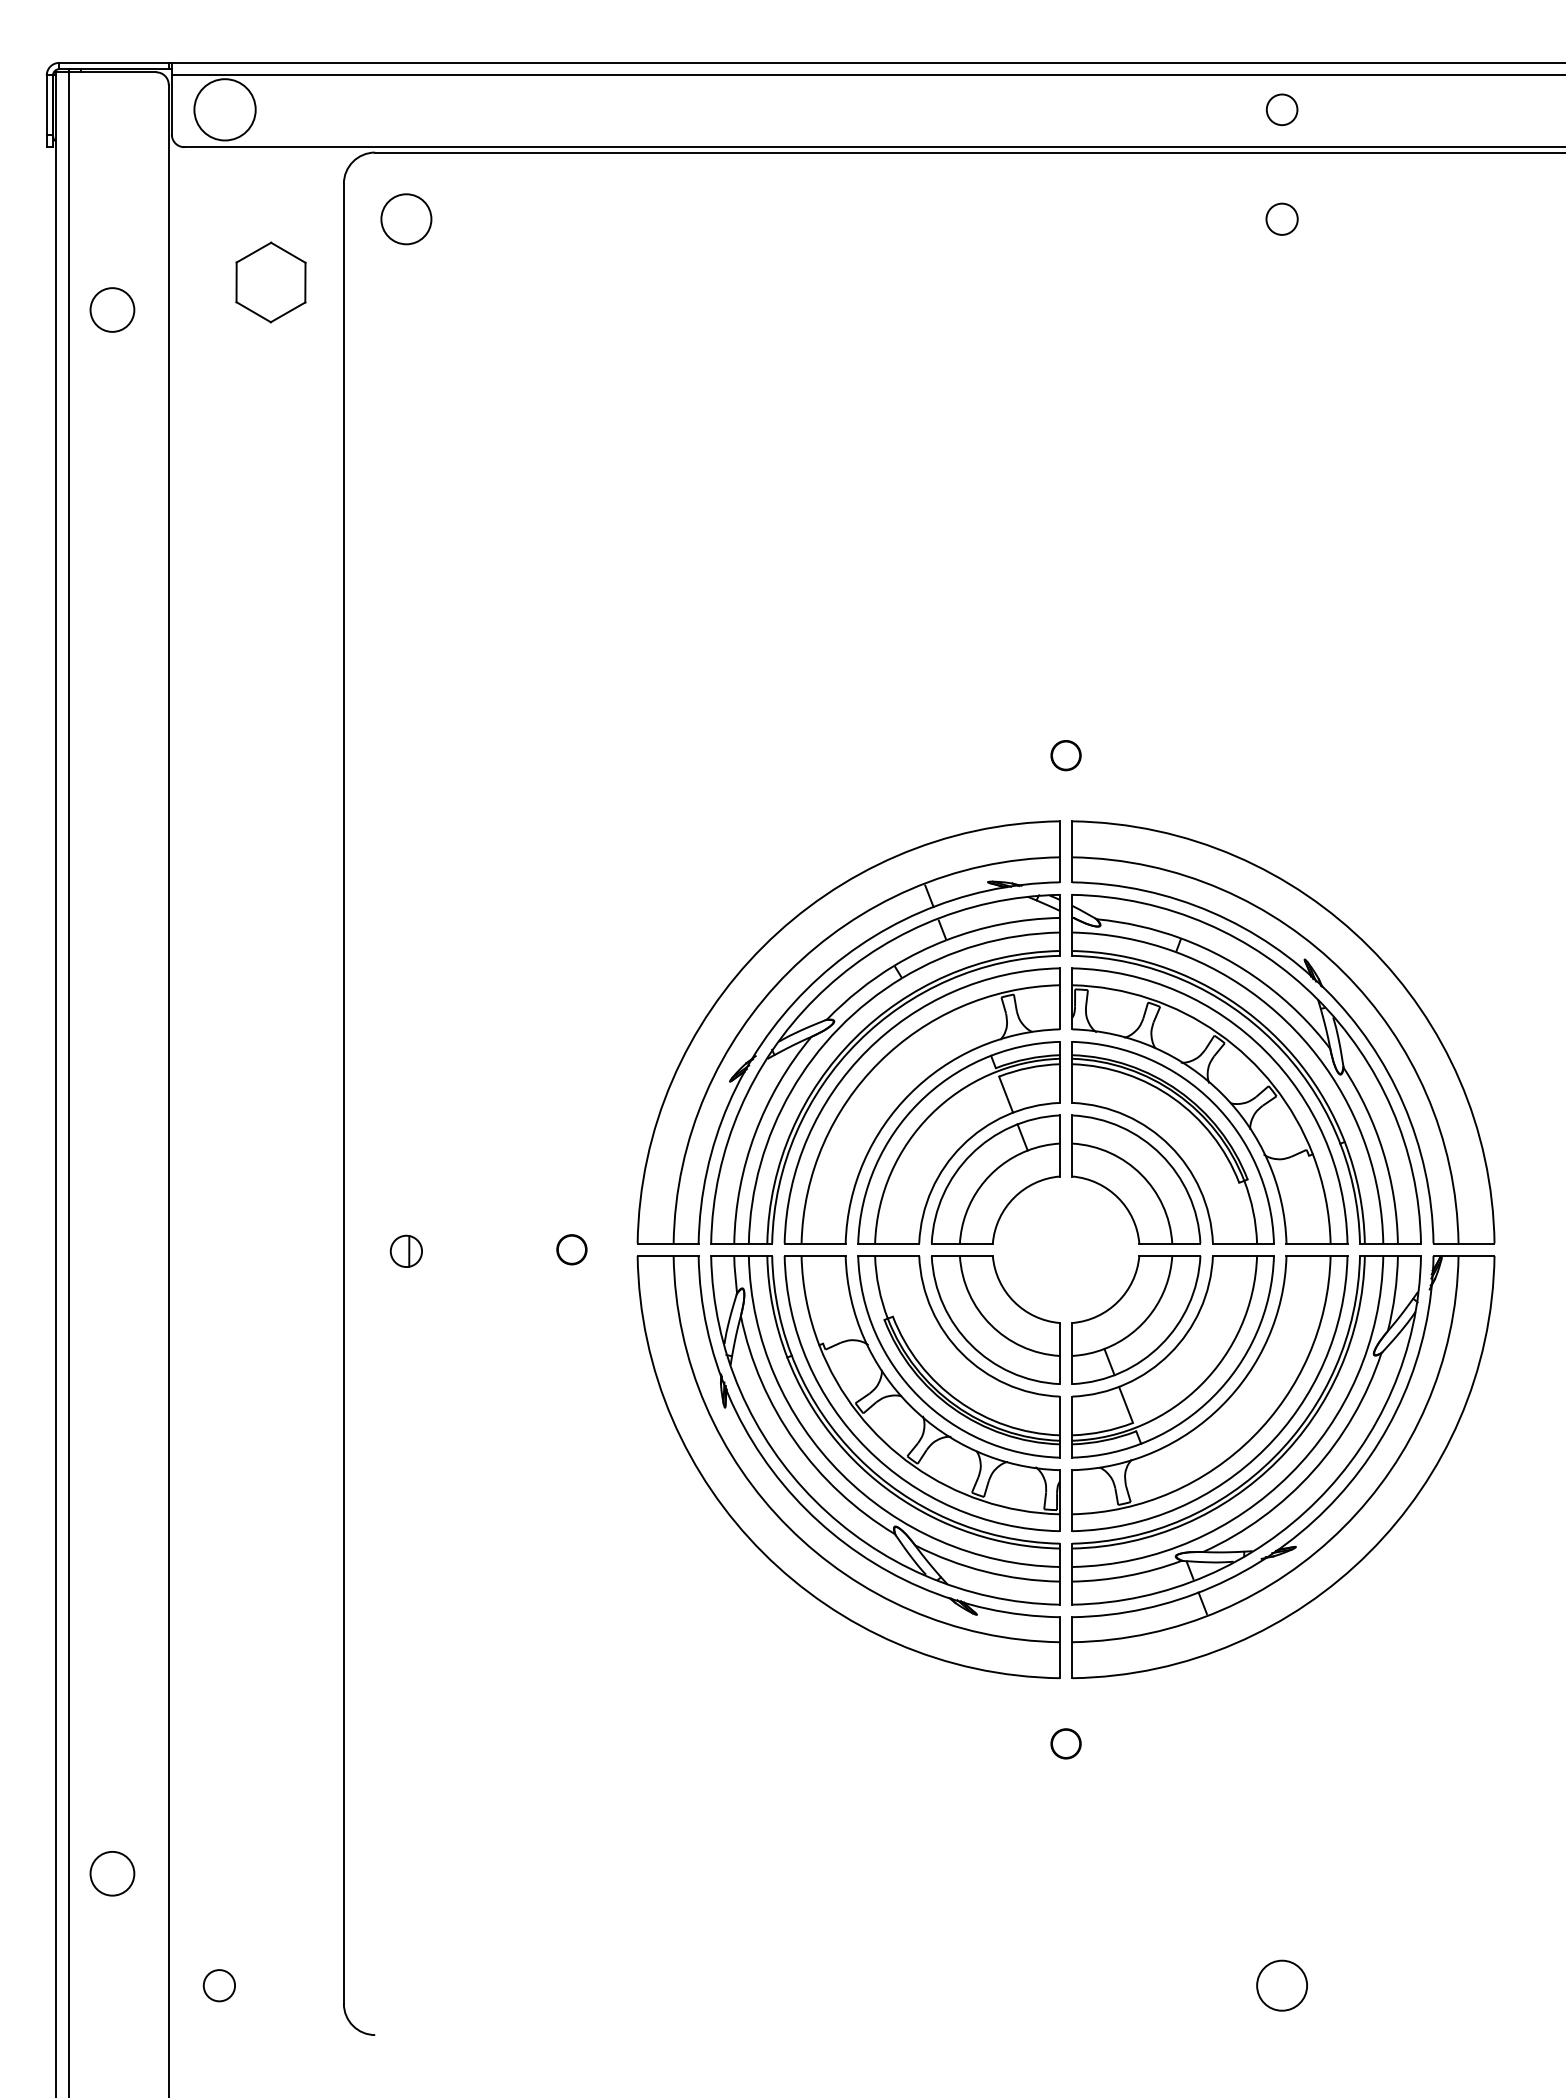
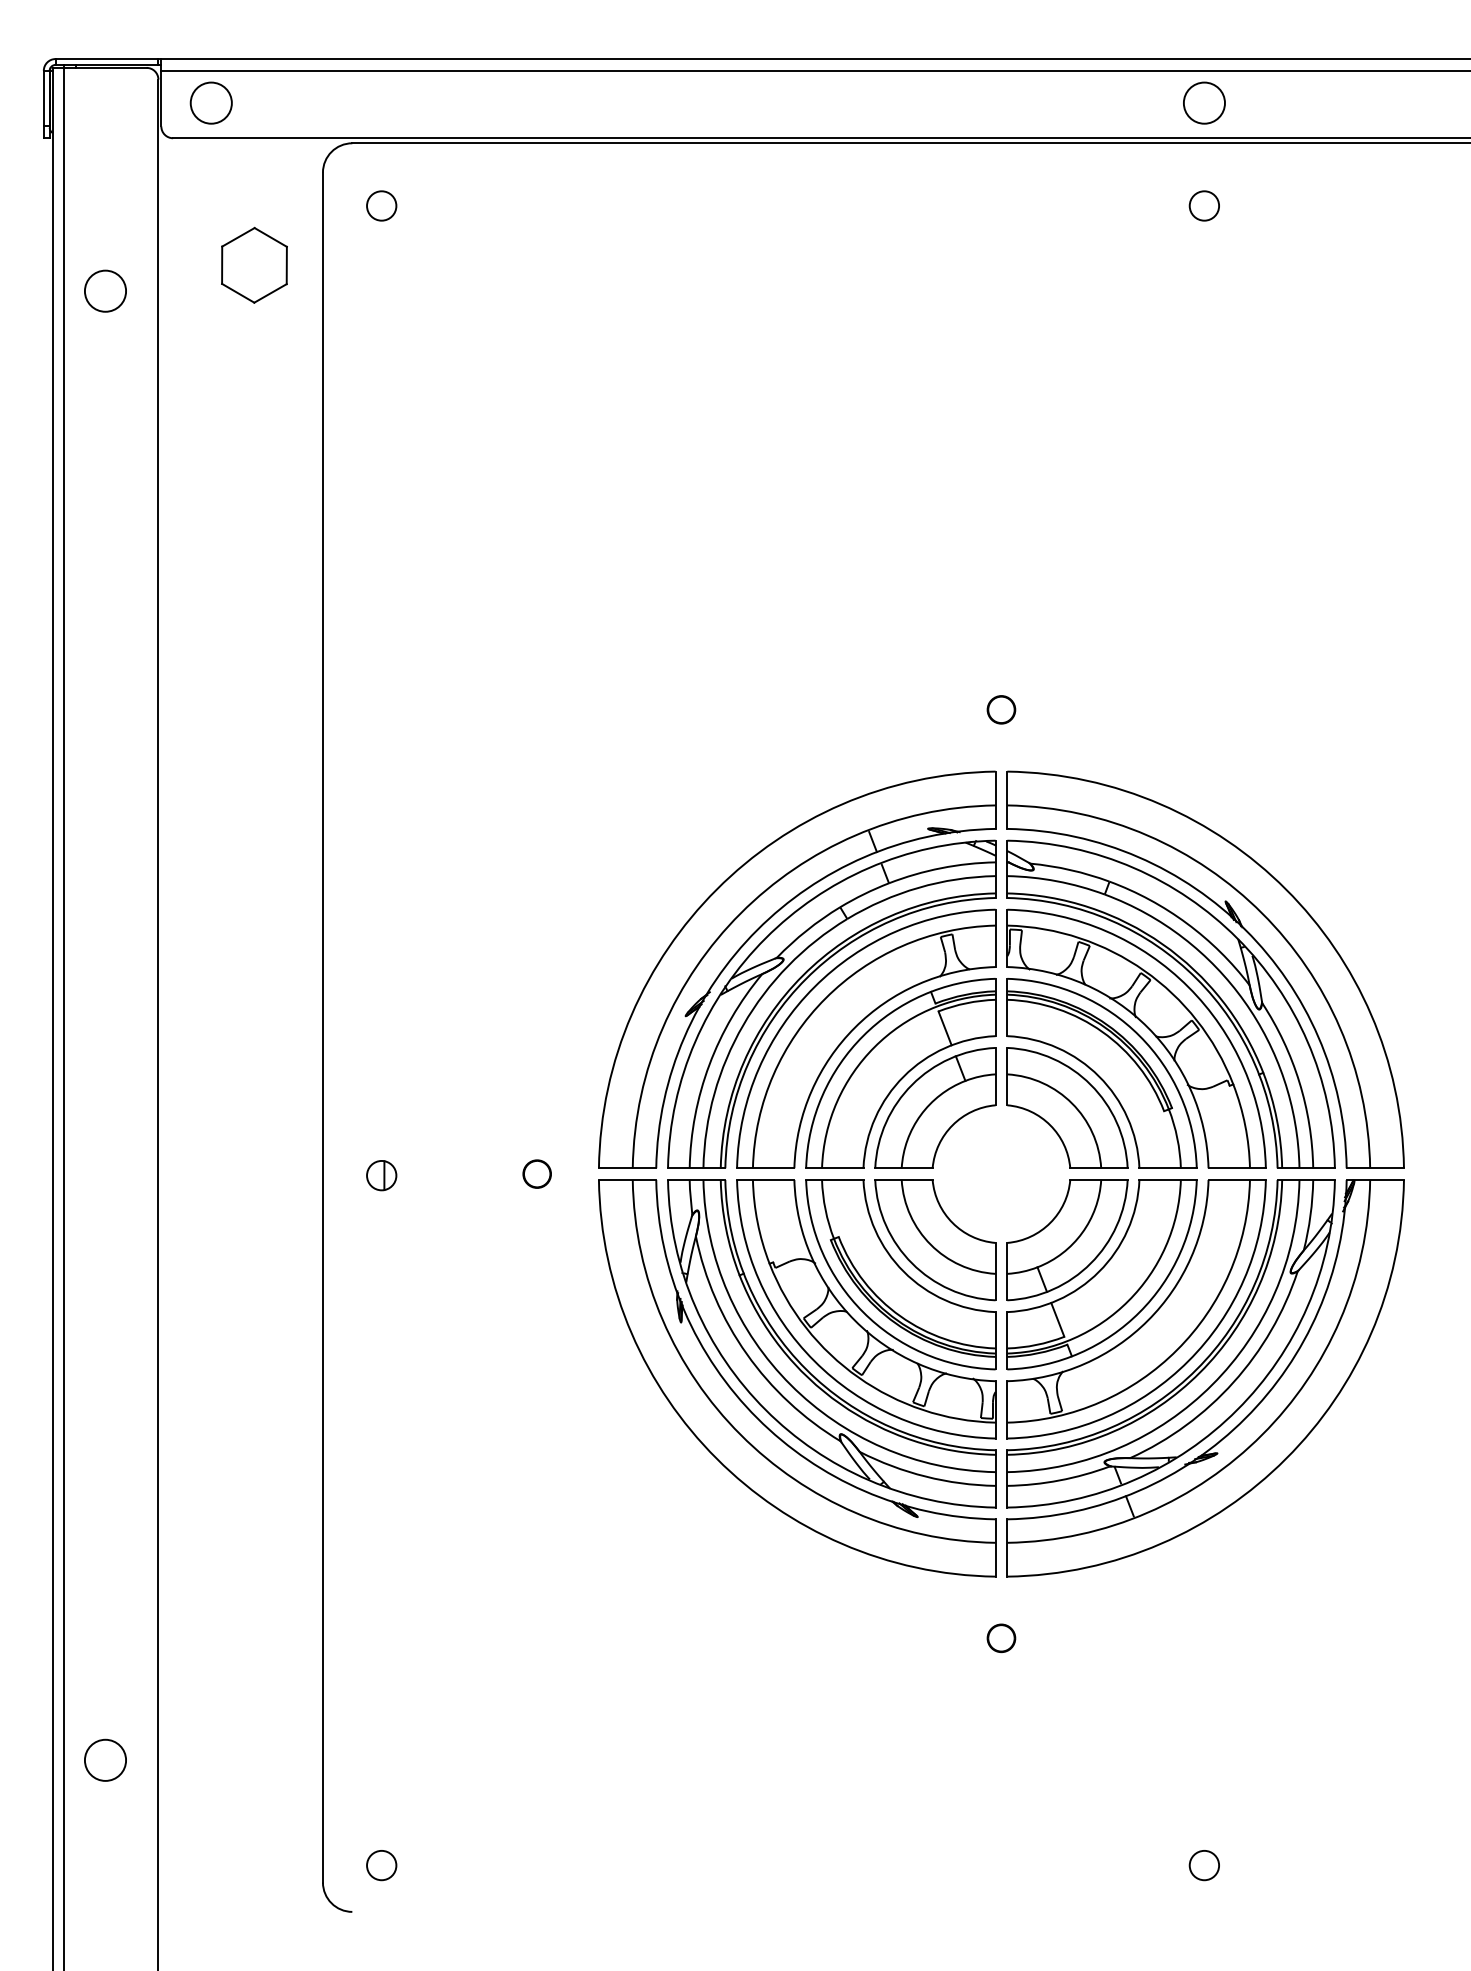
circle: (224, 109) -> (210, 102), size x0.71
circle: (1282, 109) -> (1204, 102), size x1.43
circle: (406, 218) -> (381, 205), size x0.62
circle: (218, 1985) -> (380, 1865), moved
circle: (1281, 1985) -> (1203, 1865), size x0.62

